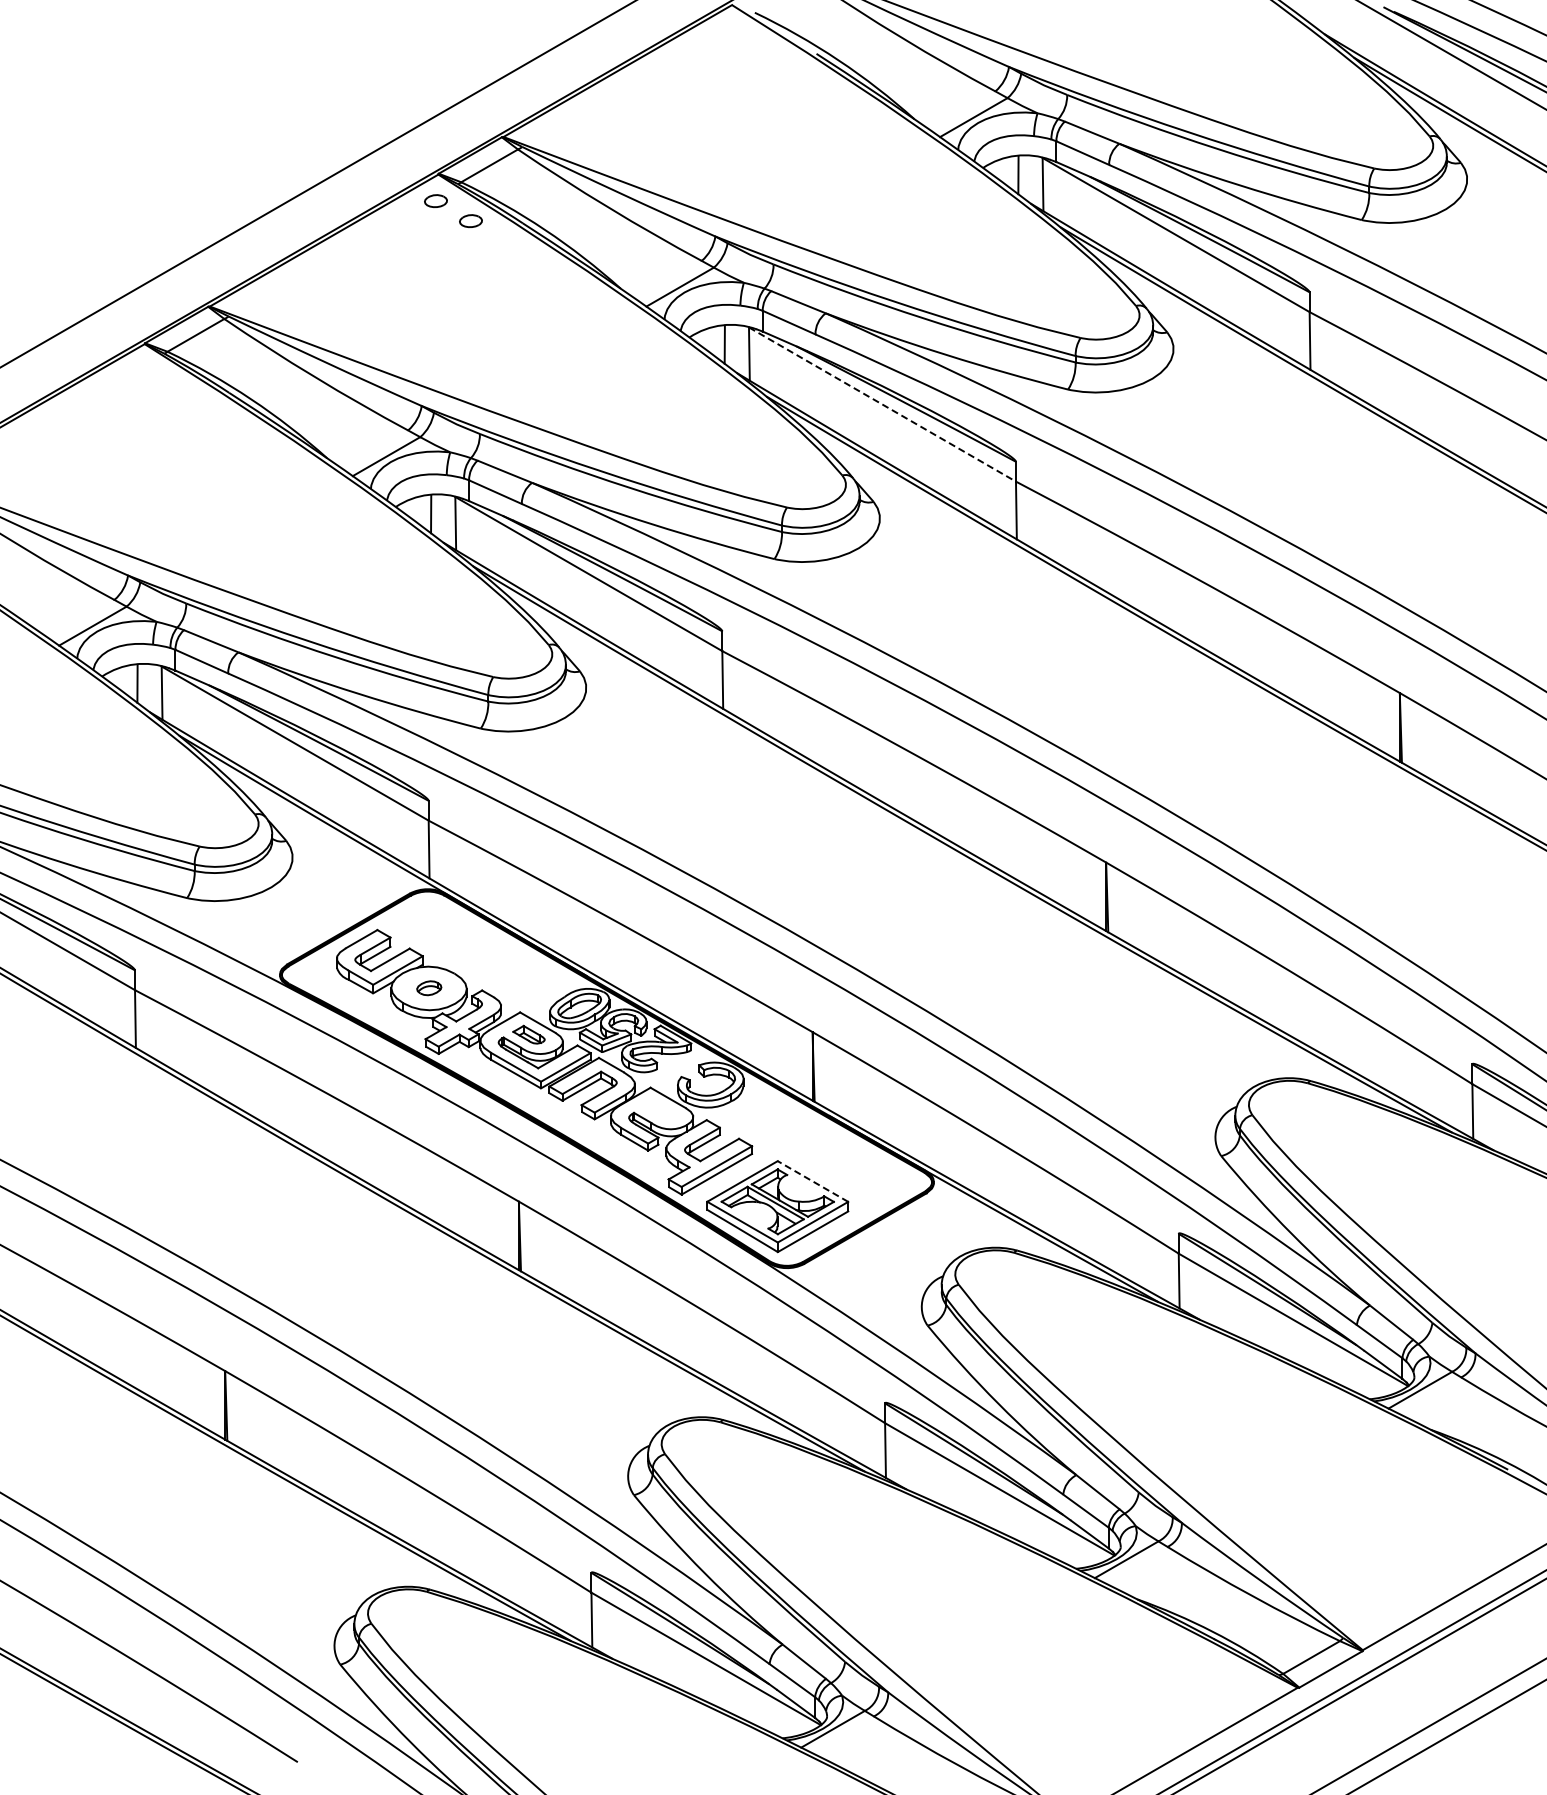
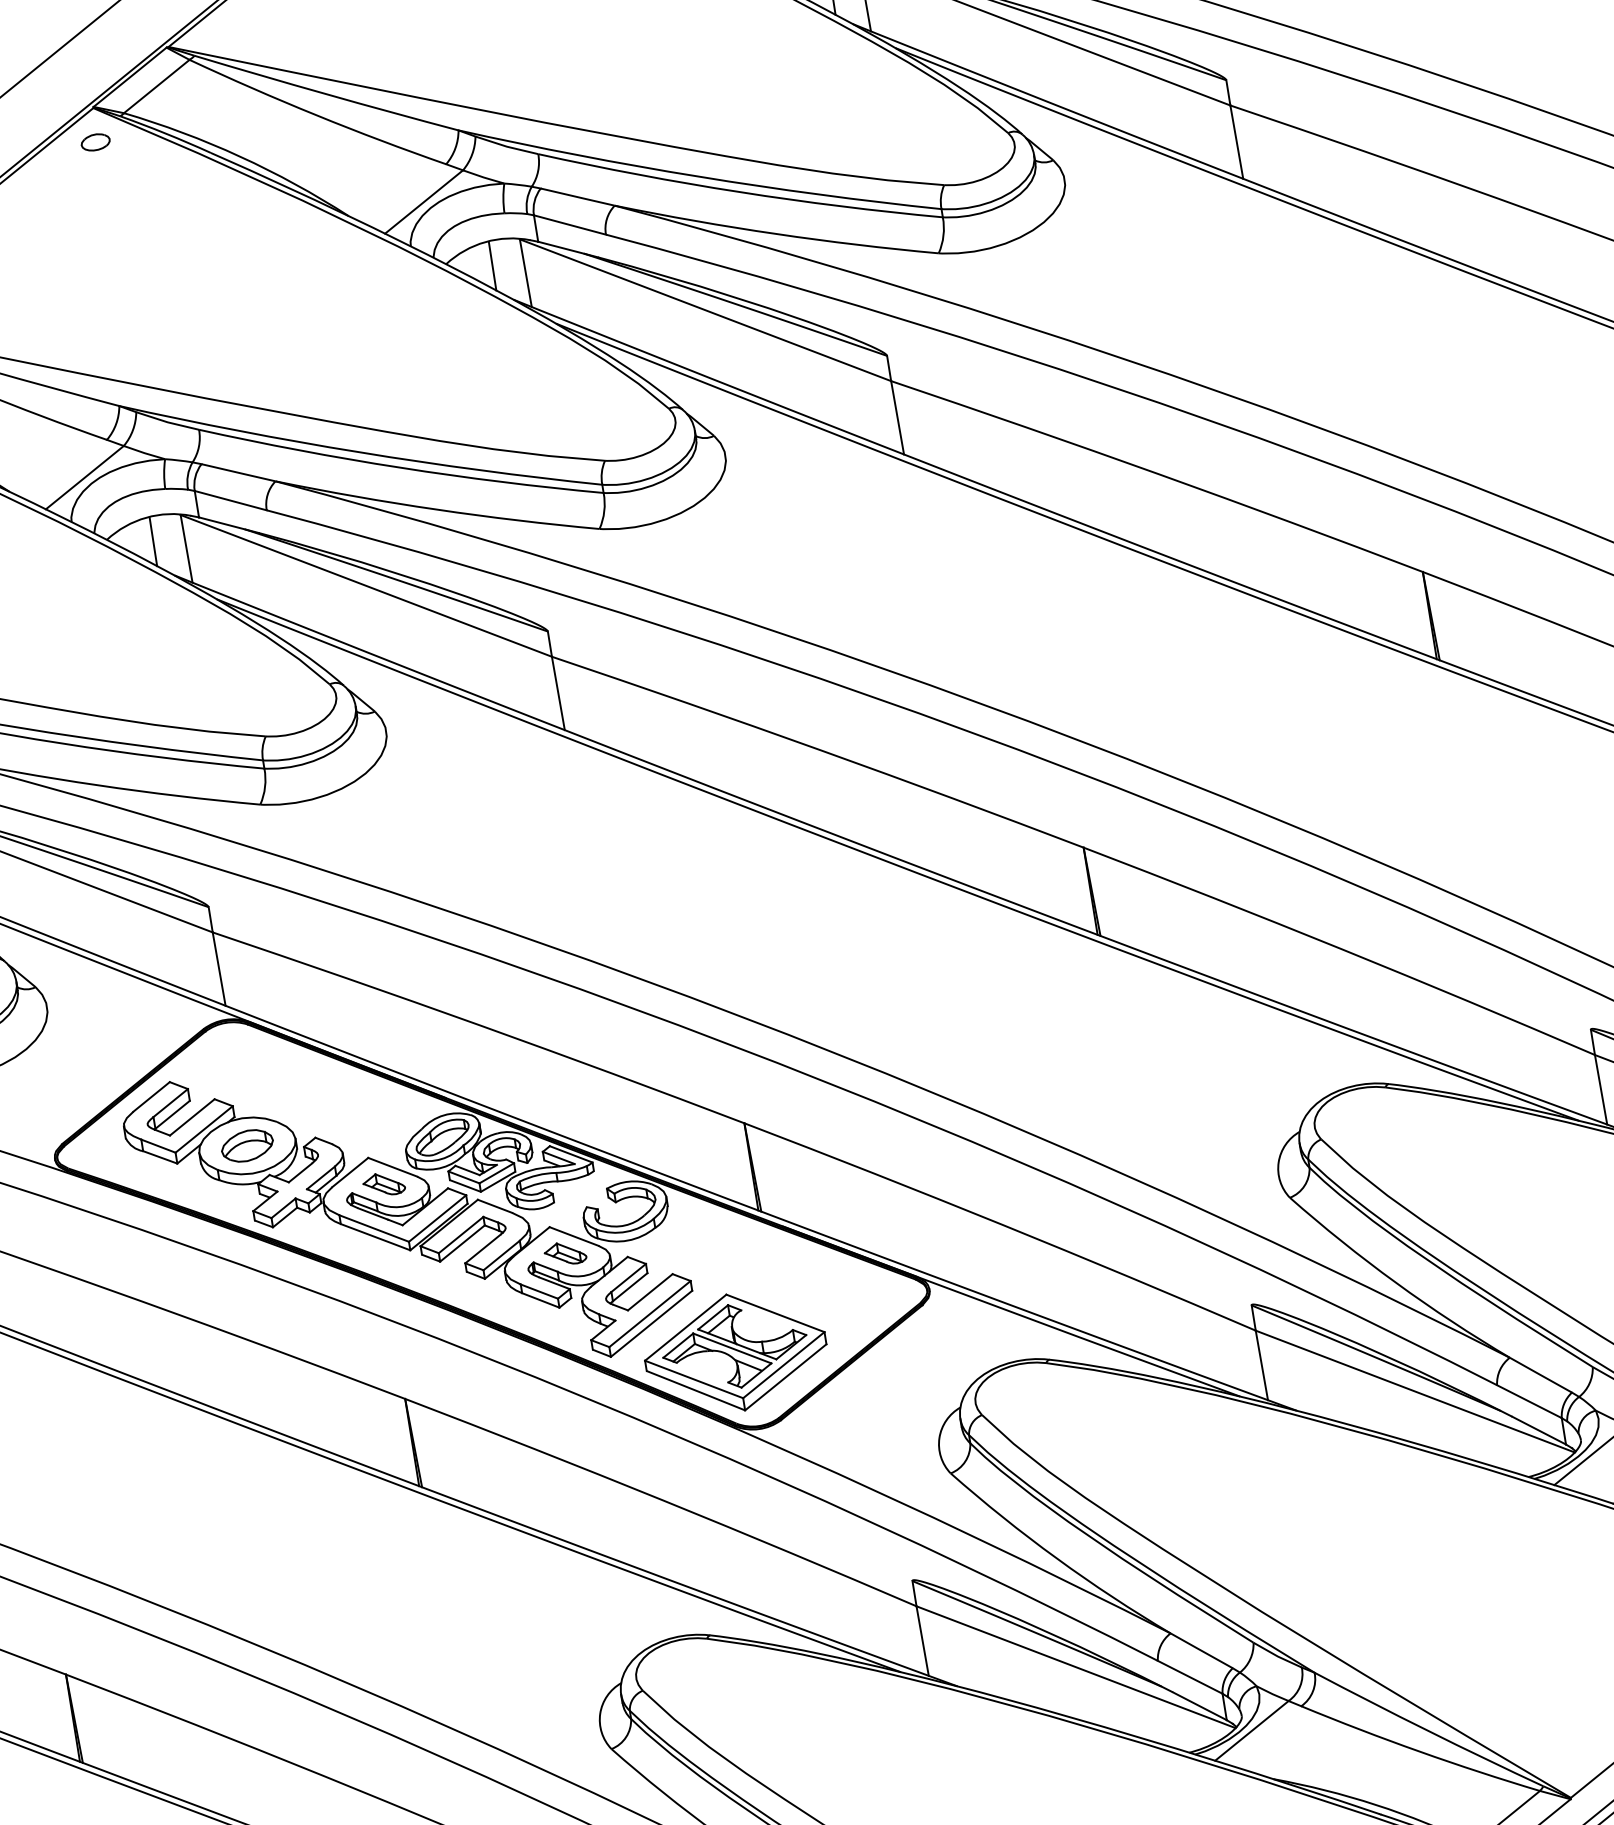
part: (470, 220) -> (143, 159), removed
line: (882, 404) -> (705, 310), dashed -> solid
part: (429, 987) -> (247, 1144), size x1.67
part: (658, 1109) -> (564, 1253), added
line: (812, 1181) -> (774, 1313), dashed -> solid

